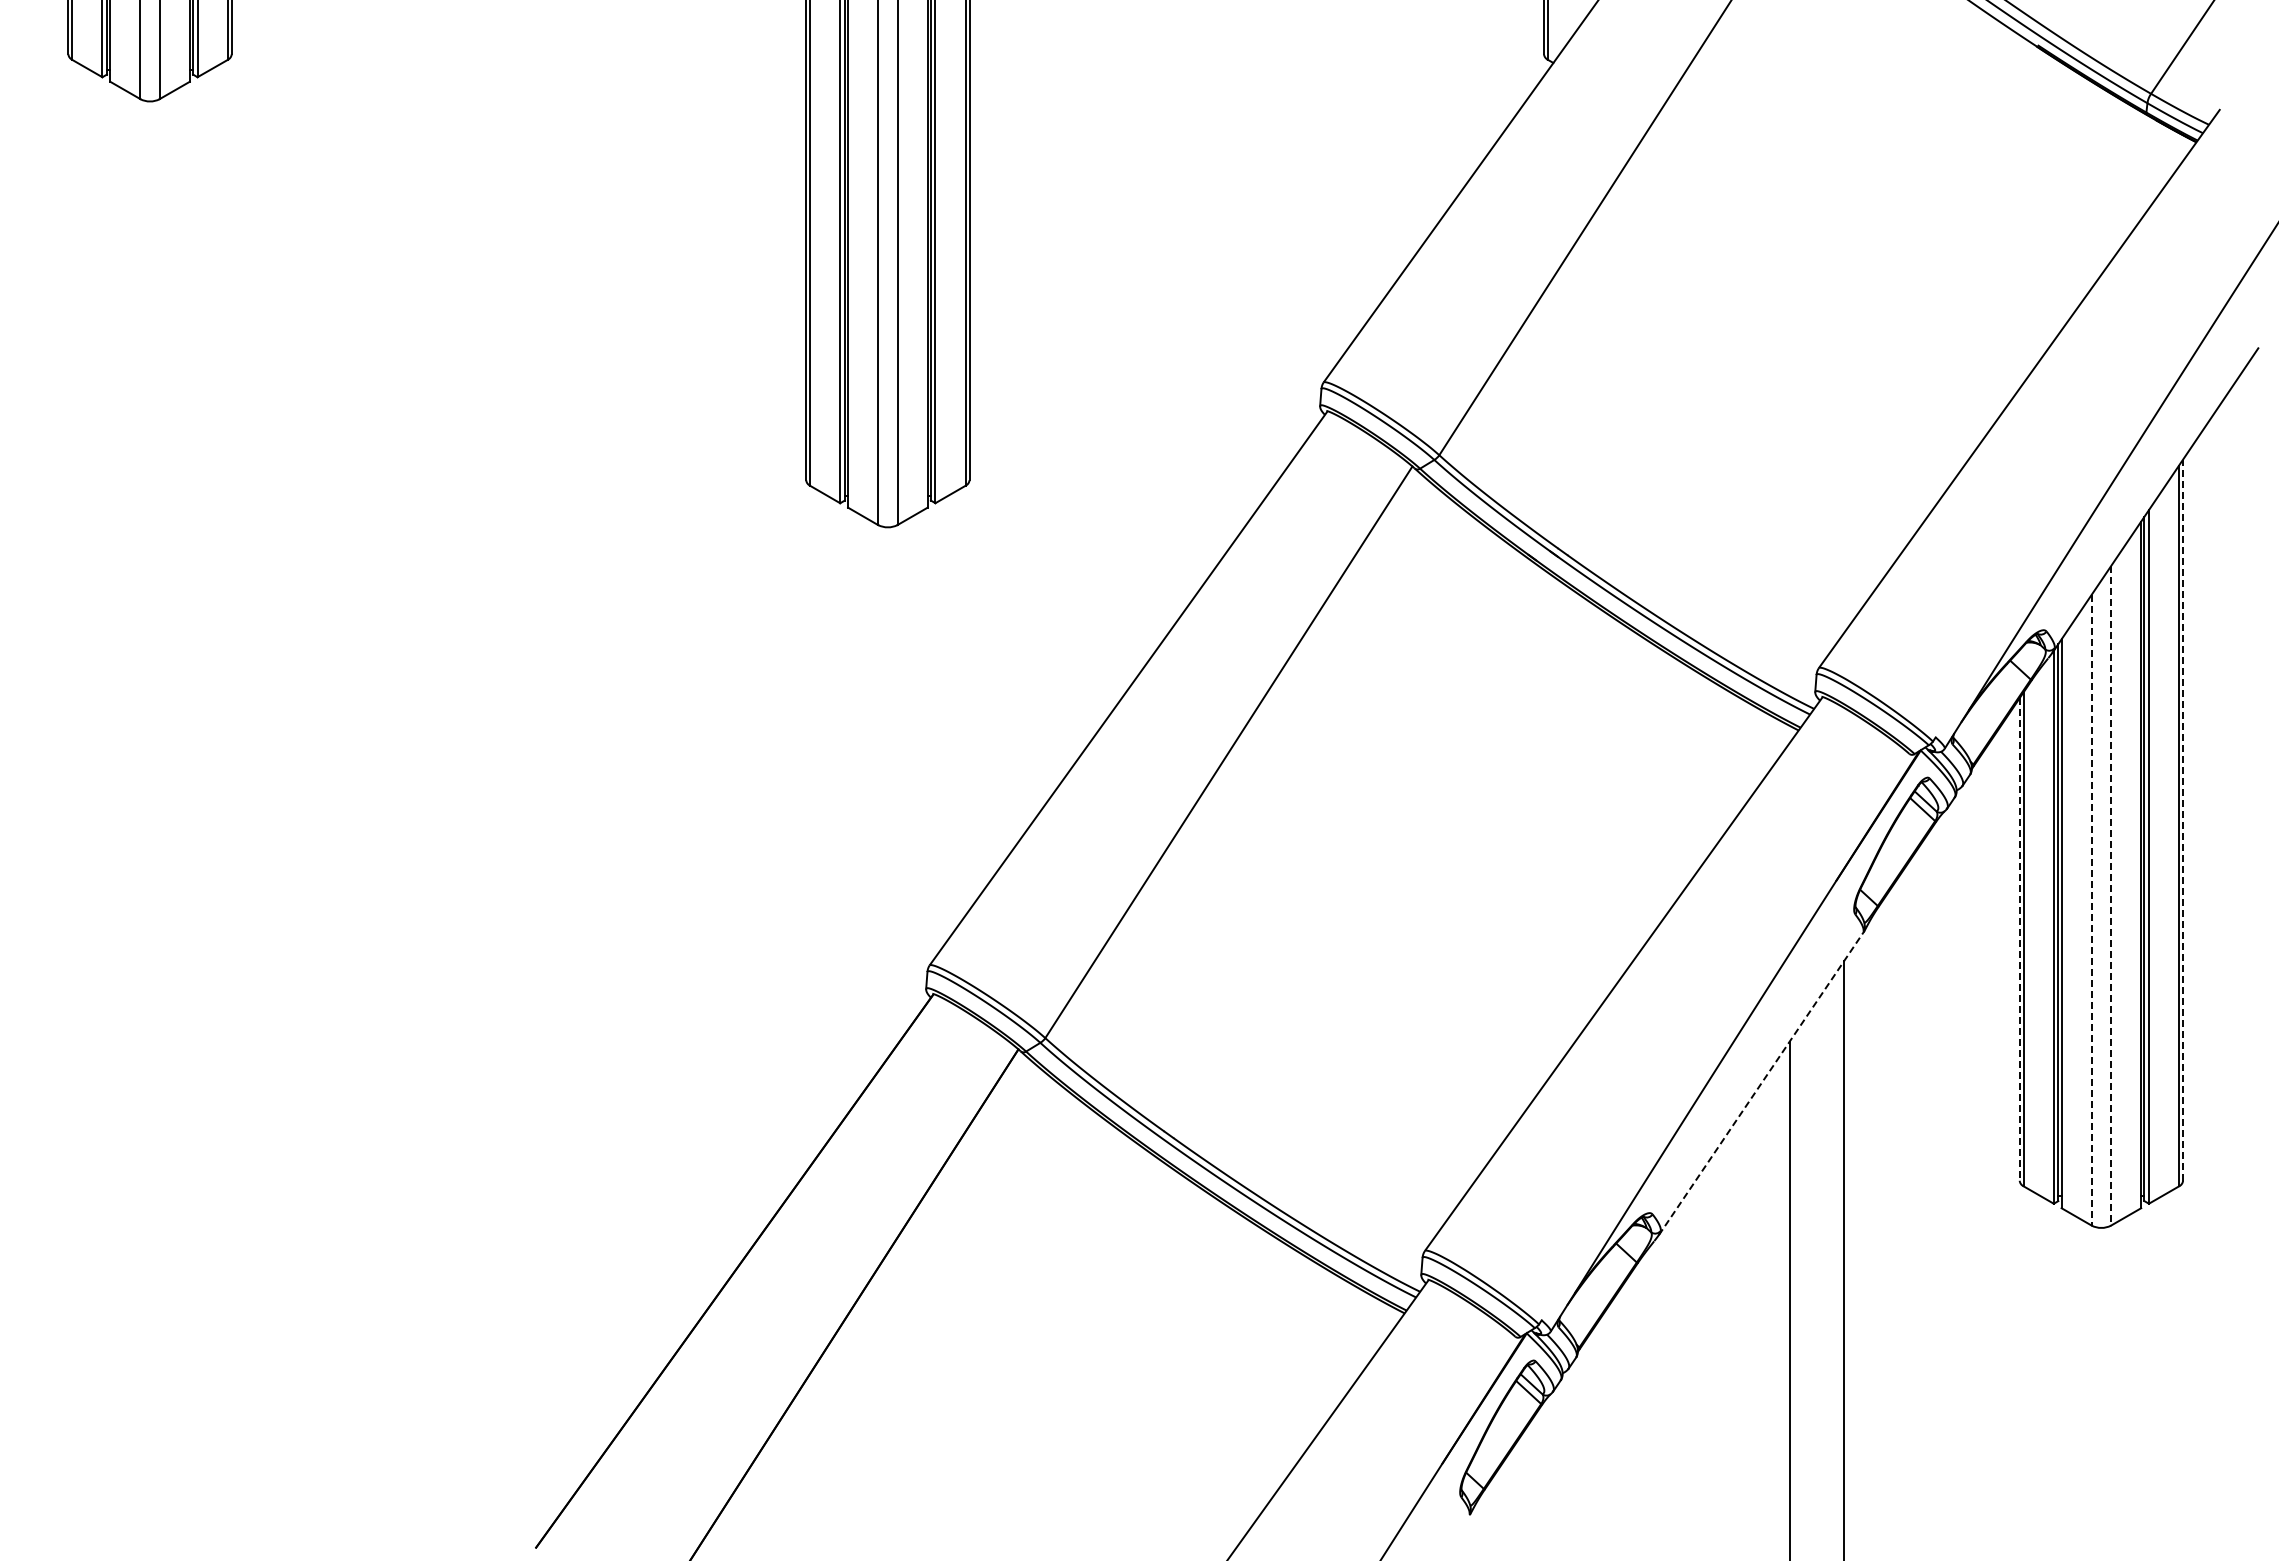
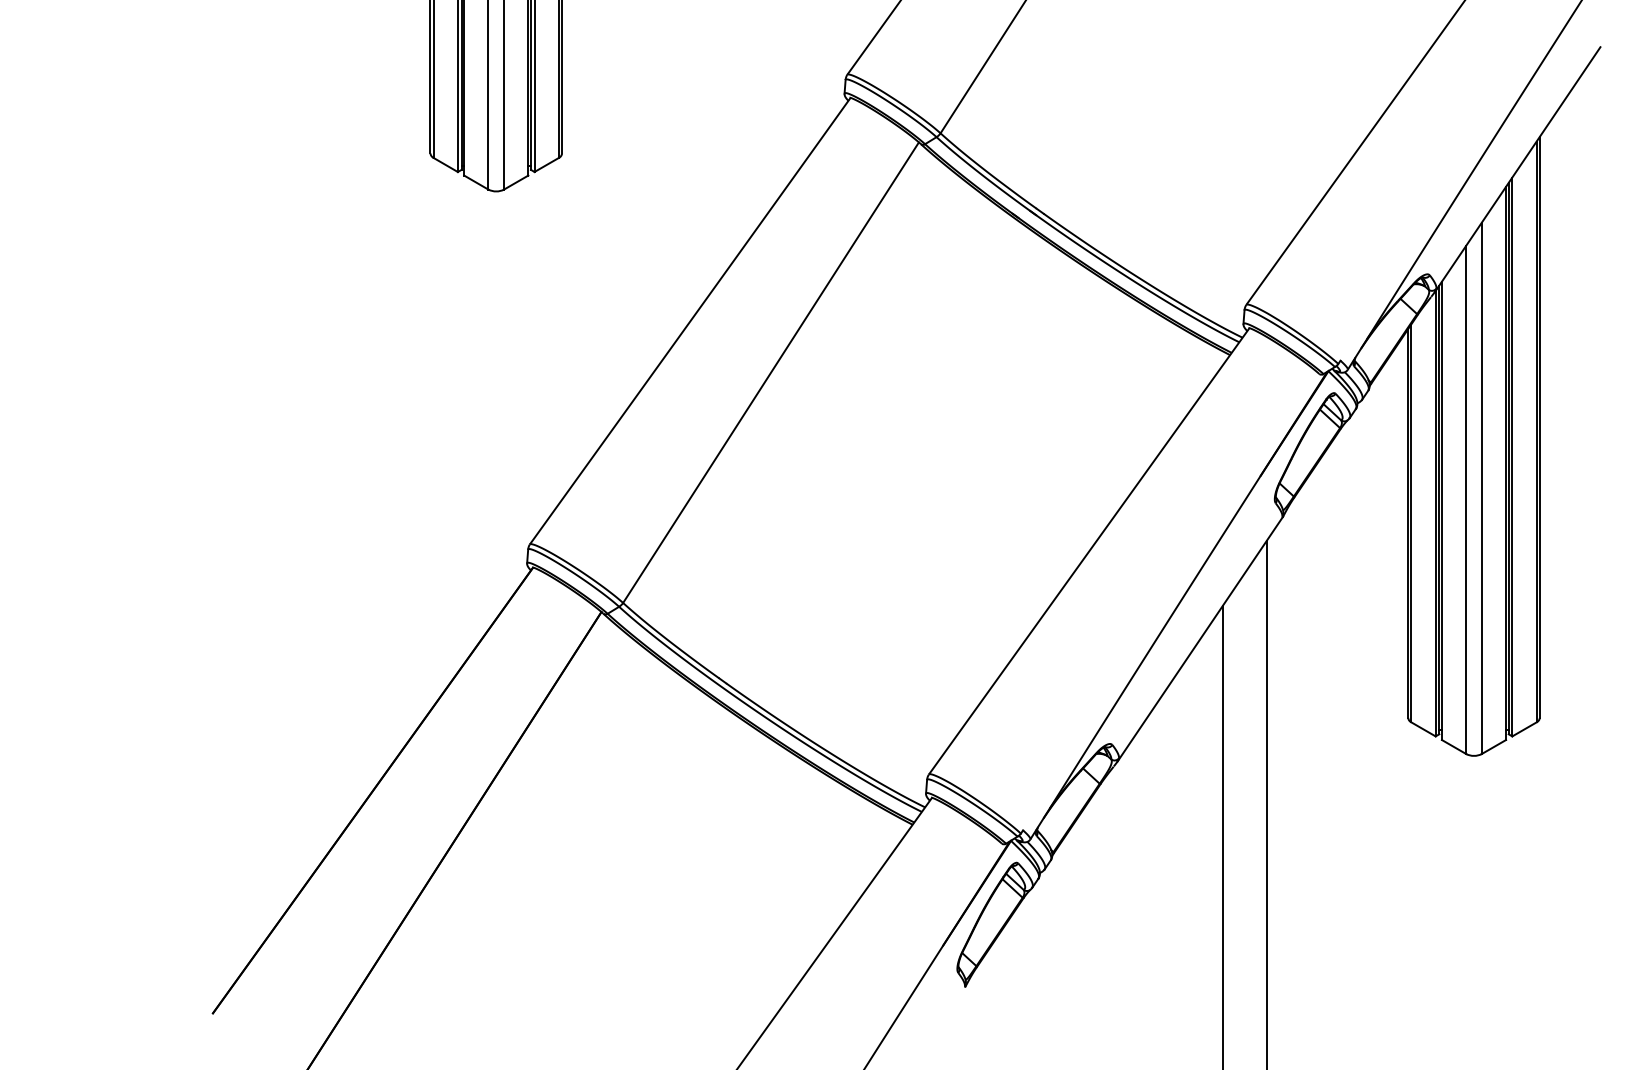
line: (2183, 820) -> (1540, 427), dashed -> solid
line: (2111, 895) -> (1482, 488), dashed -> solid
line: (2091, 910) -> (1466, 500), dashed -> solid
line: (2019, 939) -> (1408, 523), dashed -> solid
line: (1761, 1082) -> (1200, 638), dashed -> solid

